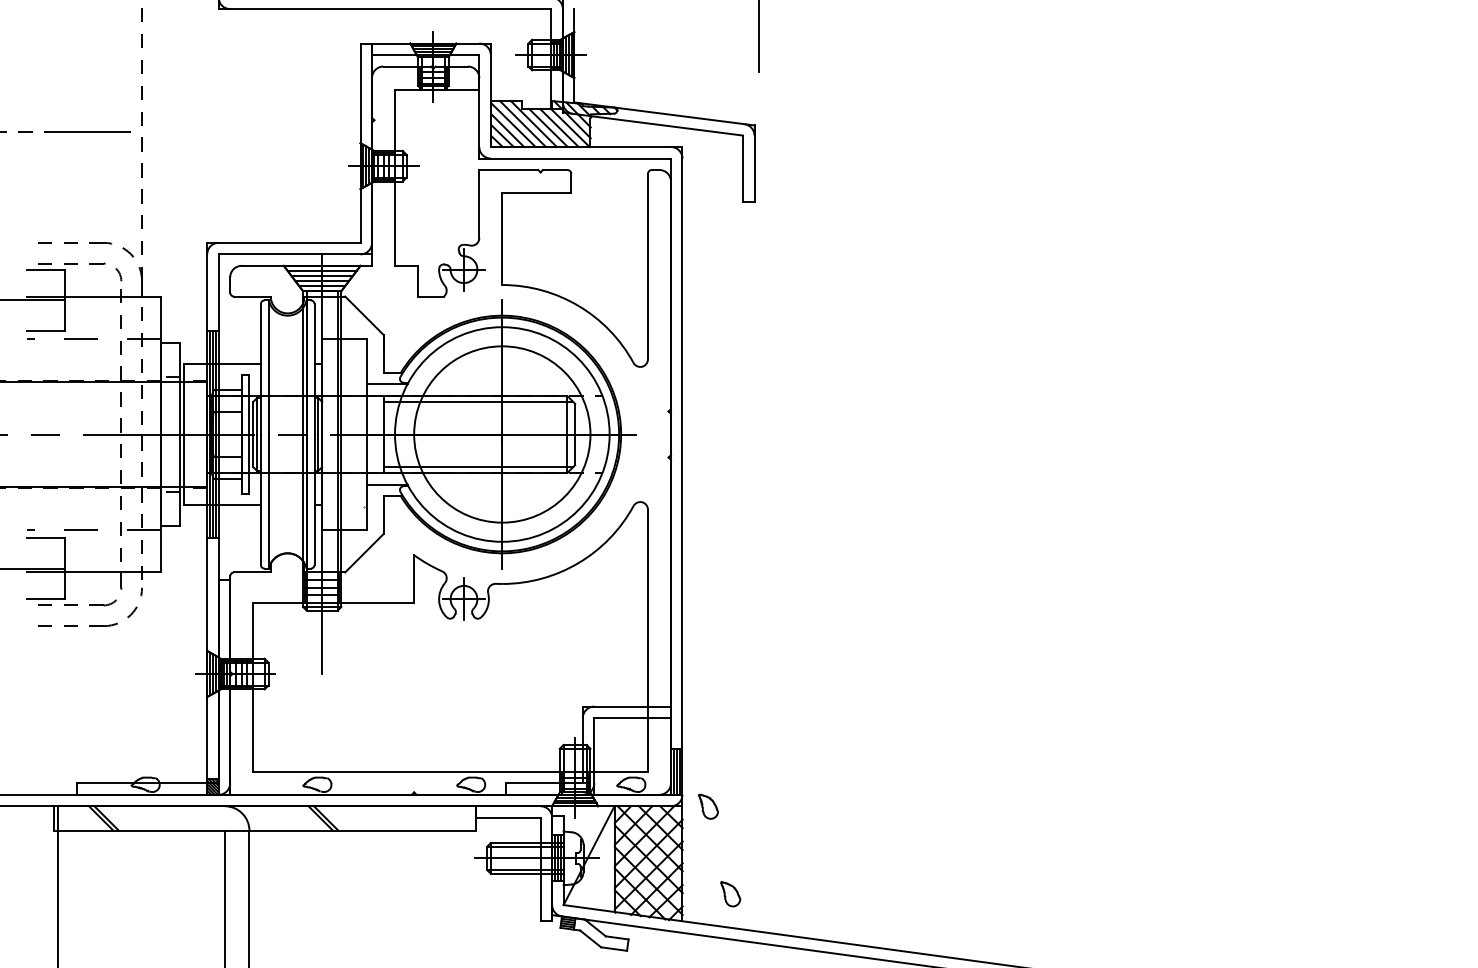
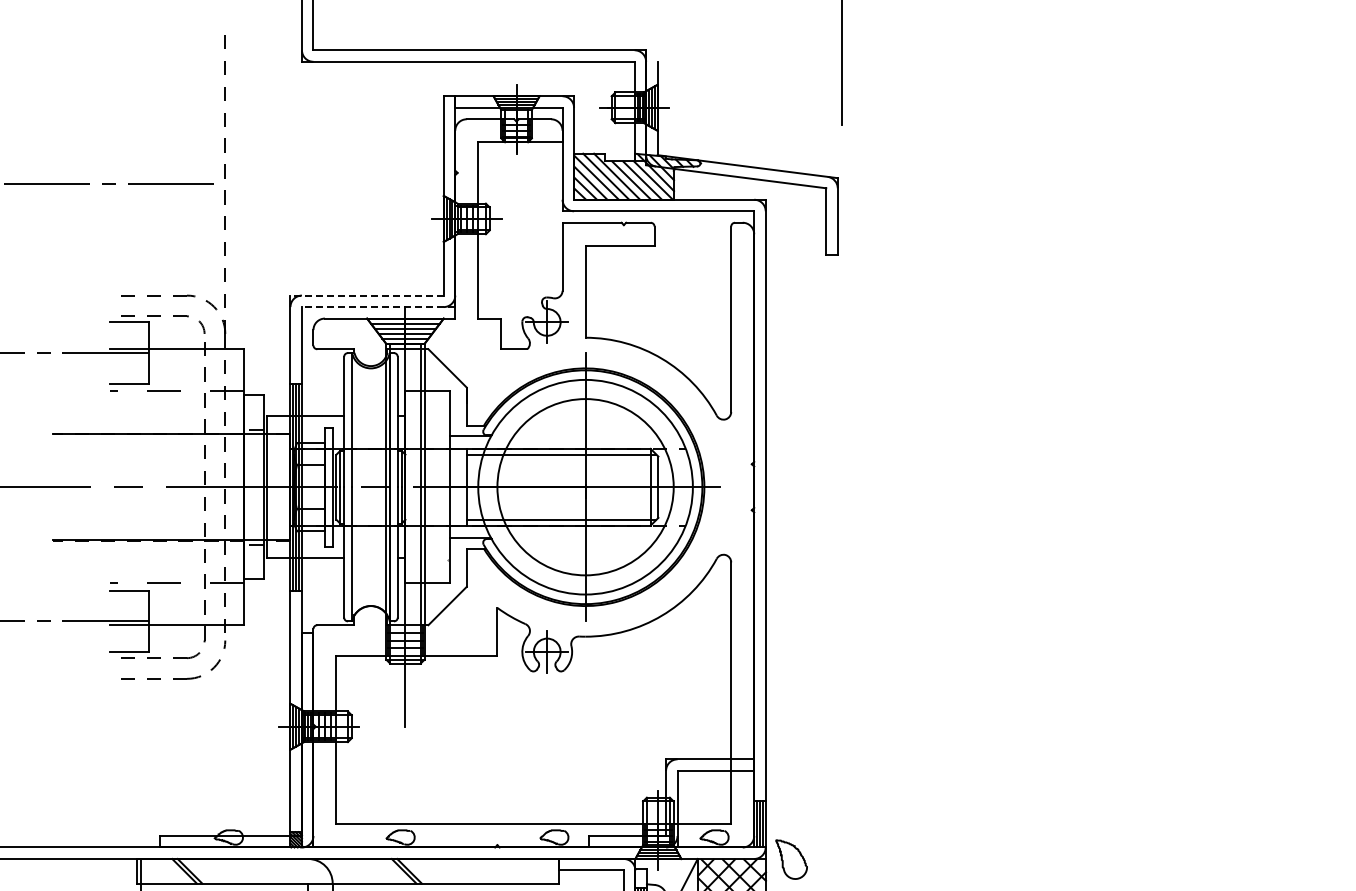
line: (283, 242) -> (366, 295), solid -> dashed
line: (295, 254) -> (378, 307), solid -> dashed
part: (708, 806) -> (791, 859), size x1.6

